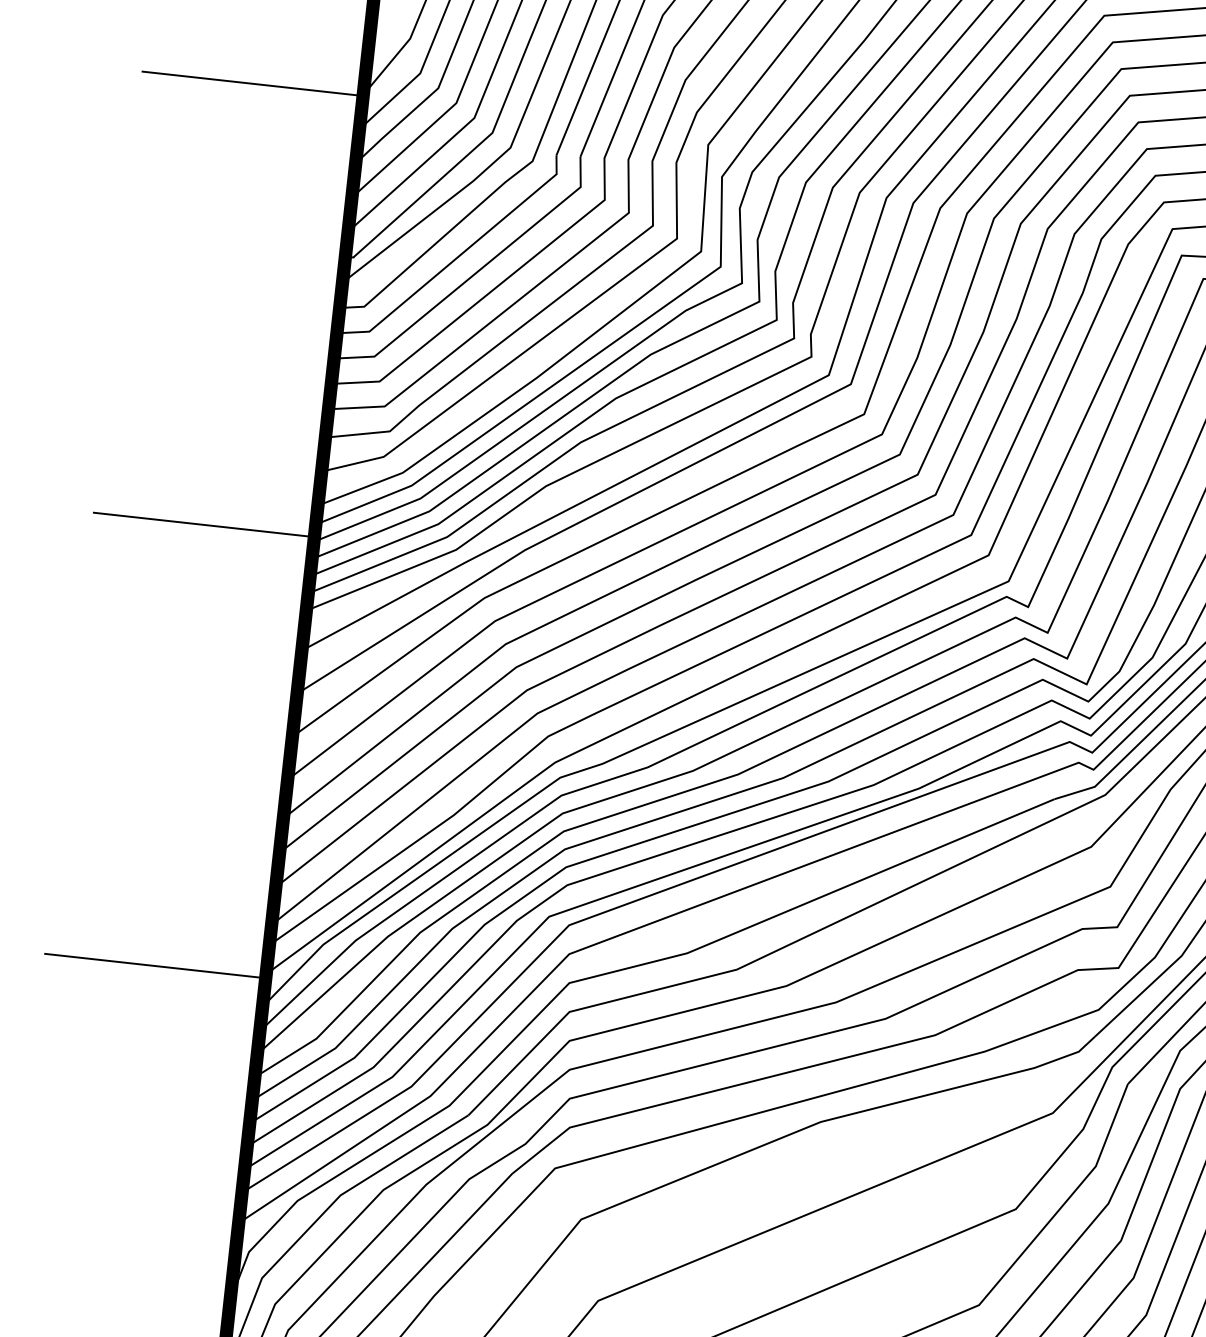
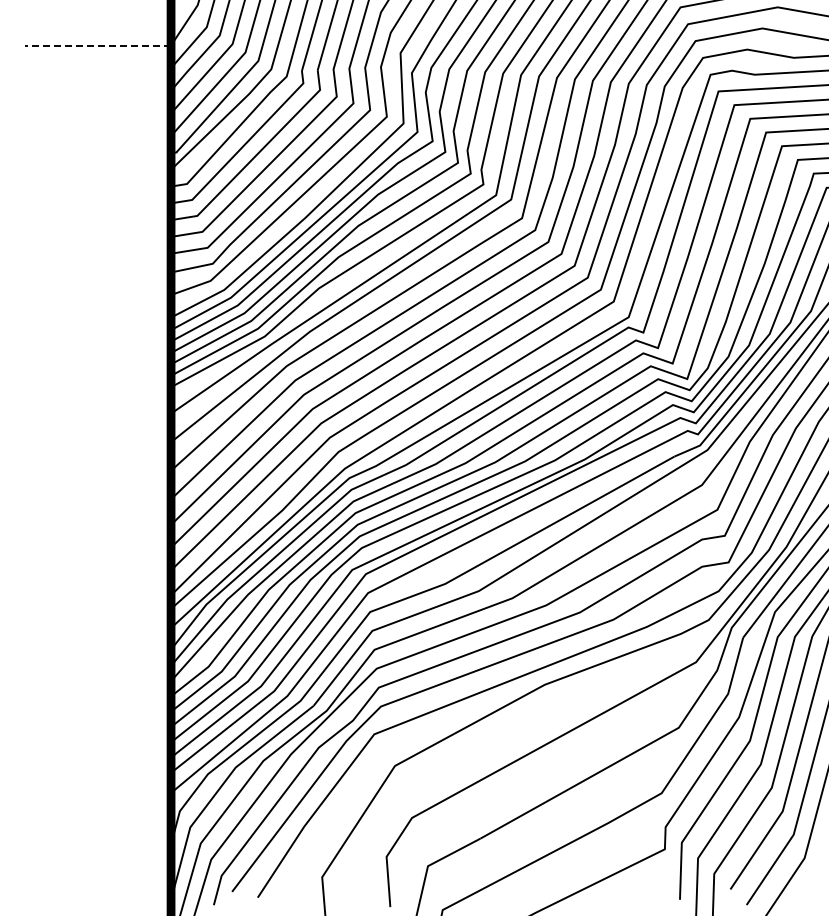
line: (252, 84) -> (97, 46), solid -> dashed
line: (203, 524) -> (97, 338), removed
line: (154, 965) -> (97, 630), removed

